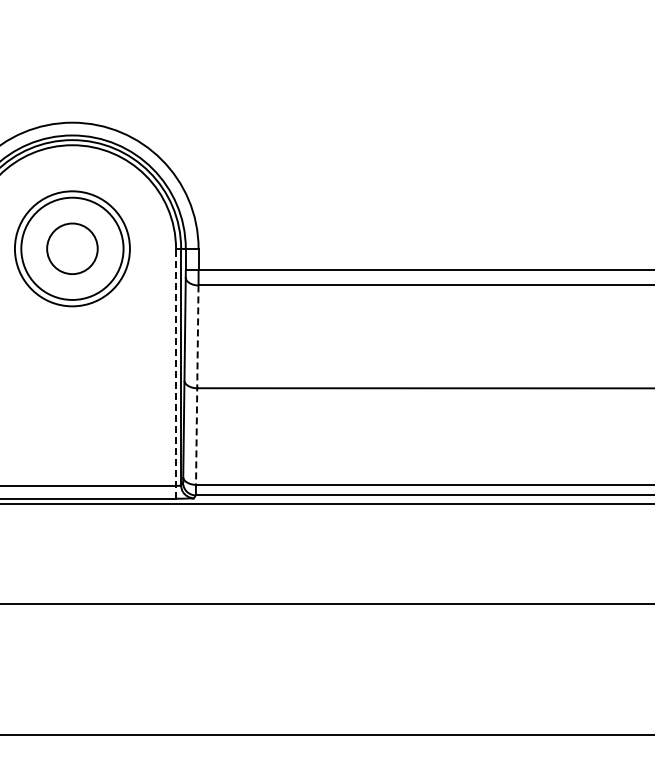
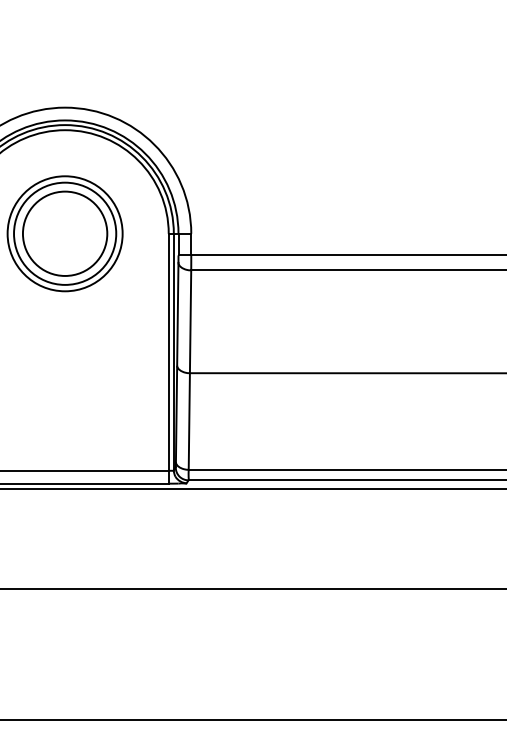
circle: (72, 248) -> (65, 233), size x1.67
line: (176, 373) -> (169, 358), dashed -> solid
line: (197, 385) -> (190, 370), dashed -> solid

